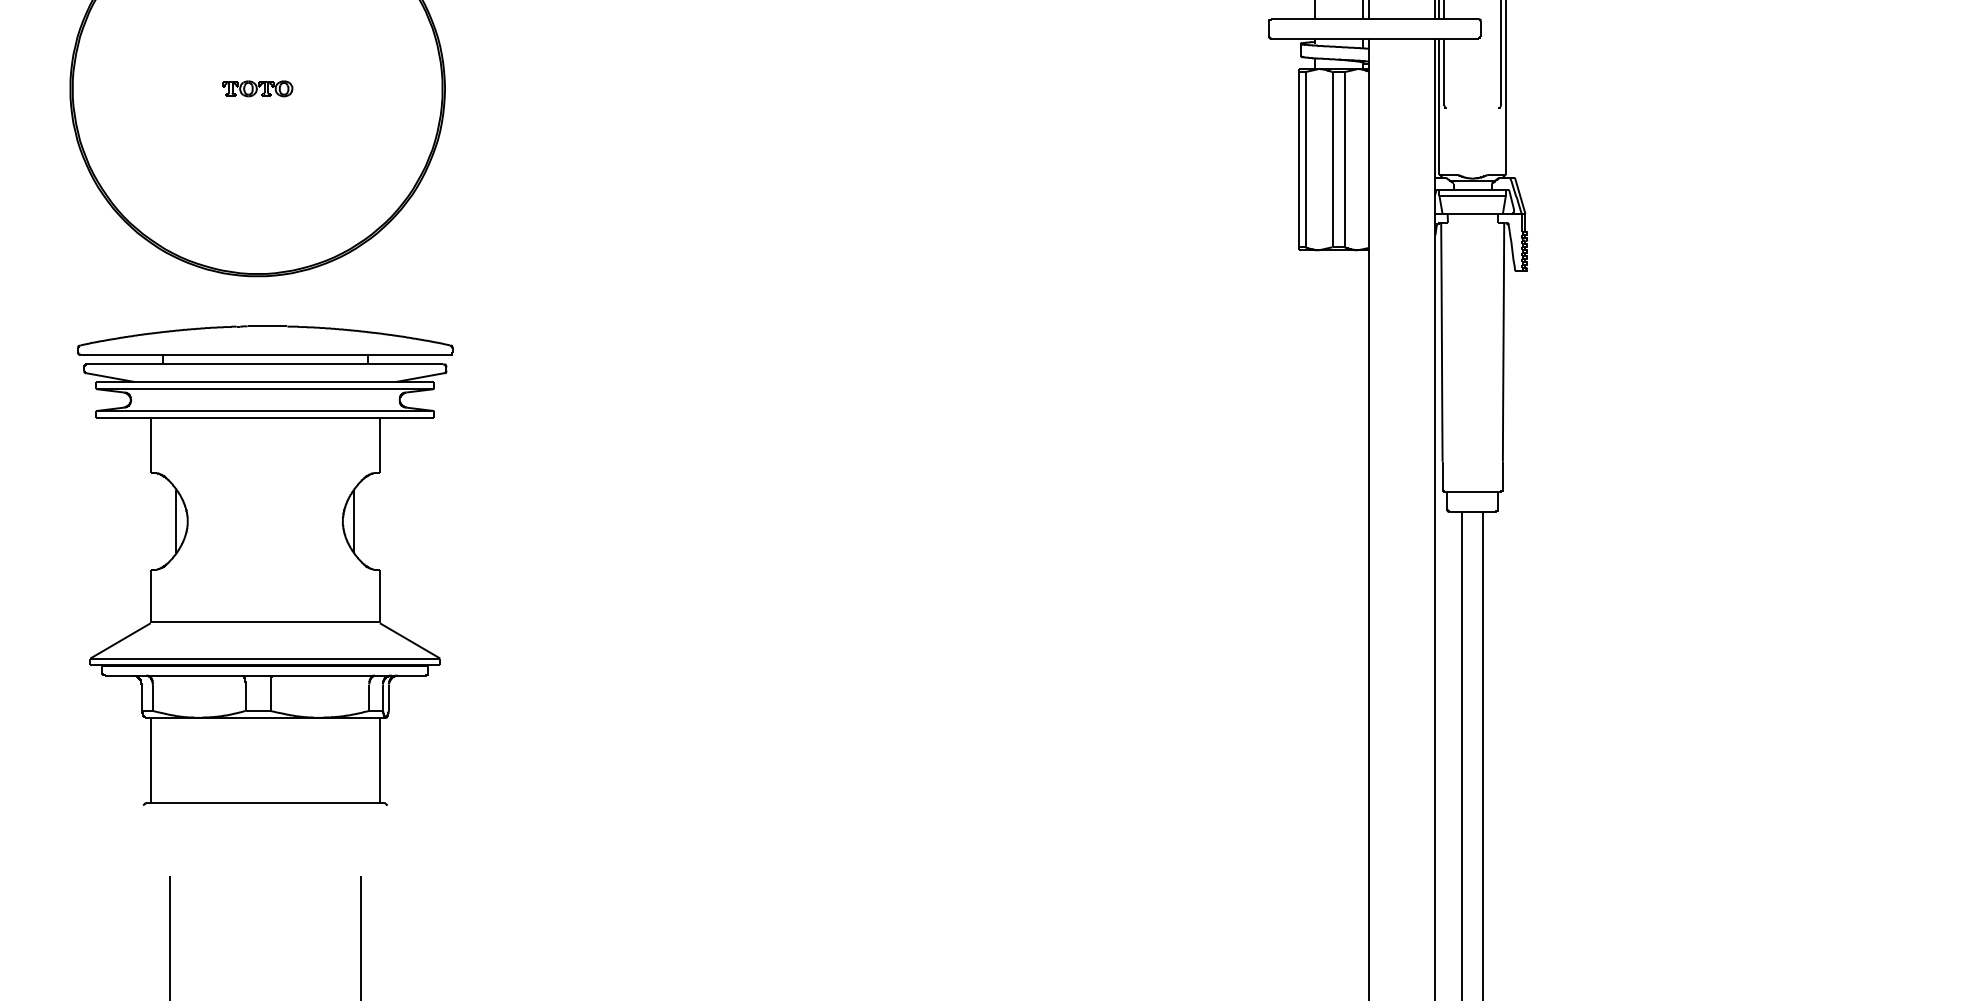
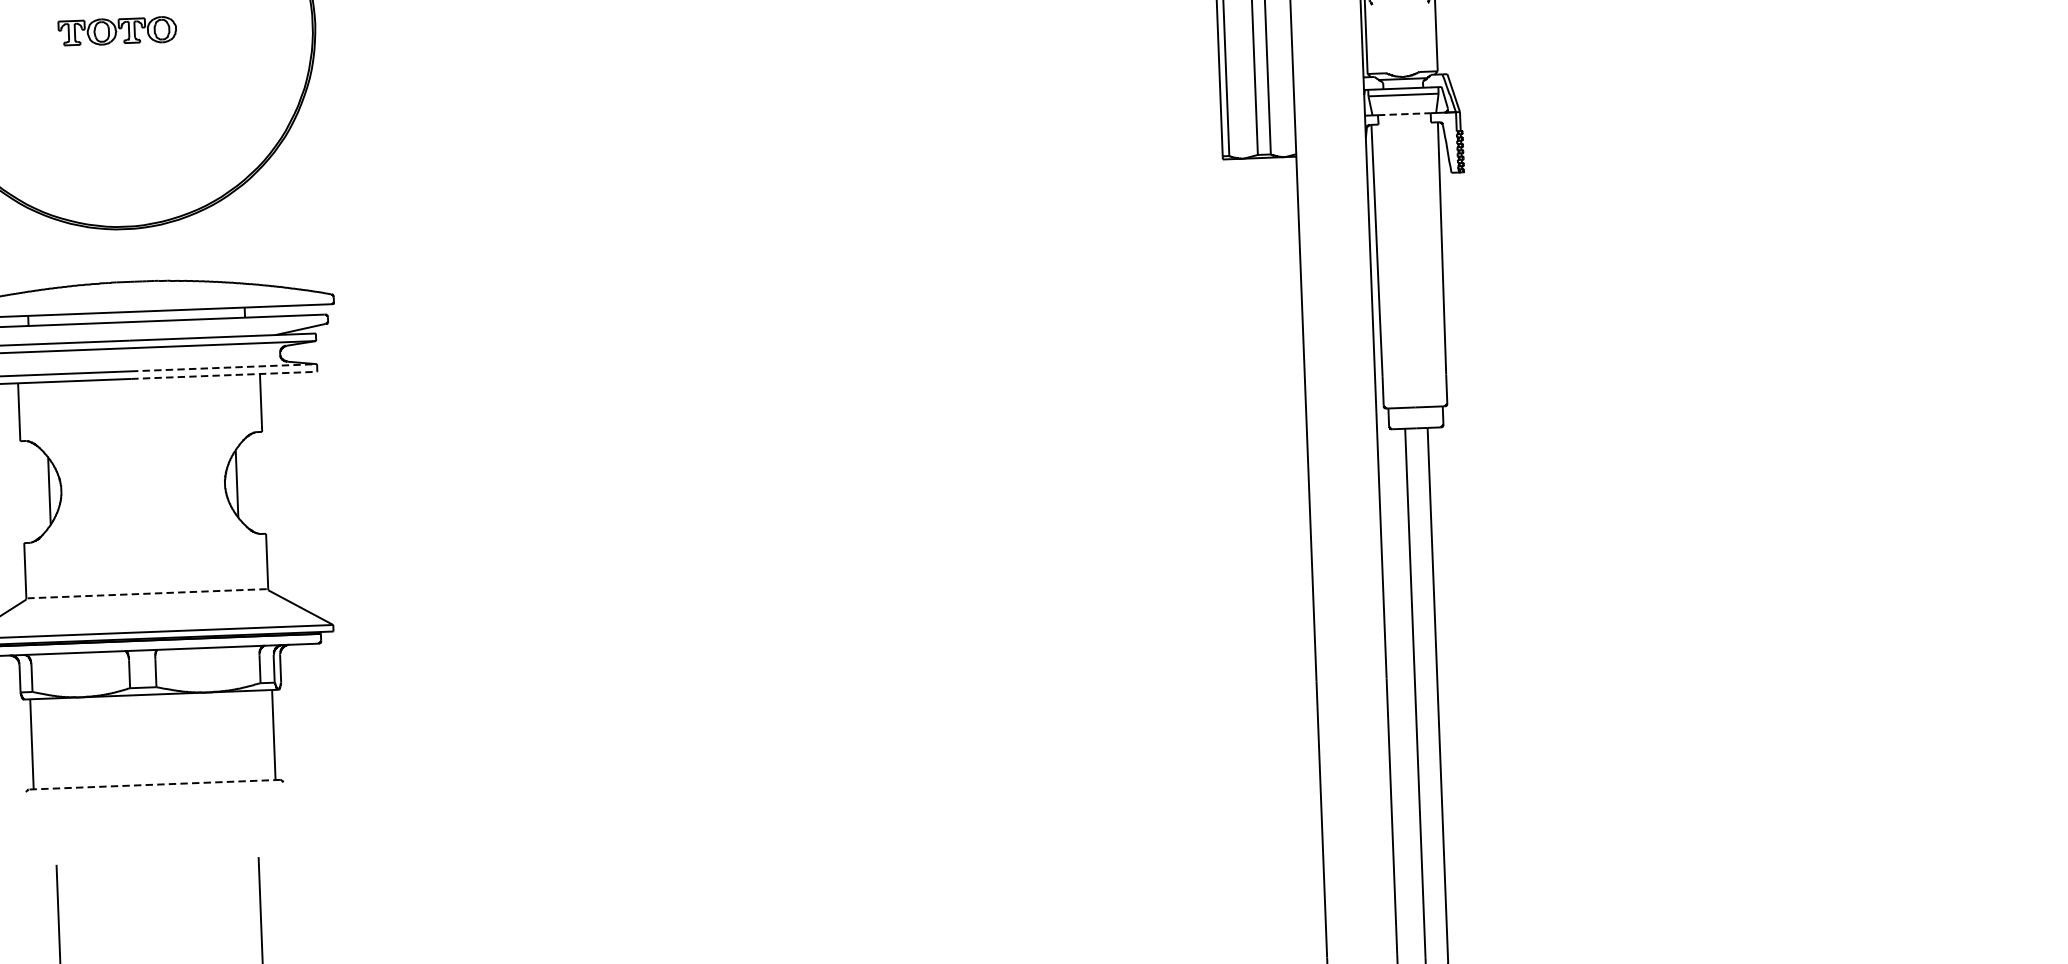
part: (257, 88) -> (117, 31), size x1.6
line: (1473, 213) -> (1405, 113), solid -> dashed
line: (346, 411) -> (224, 368), solid -> dashed
line: (346, 418) -> (224, 375), solid -> dashed
line: (264, 622) -> (146, 594), solid -> dashed
line: (264, 803) -> (153, 785), solid -> dashed

